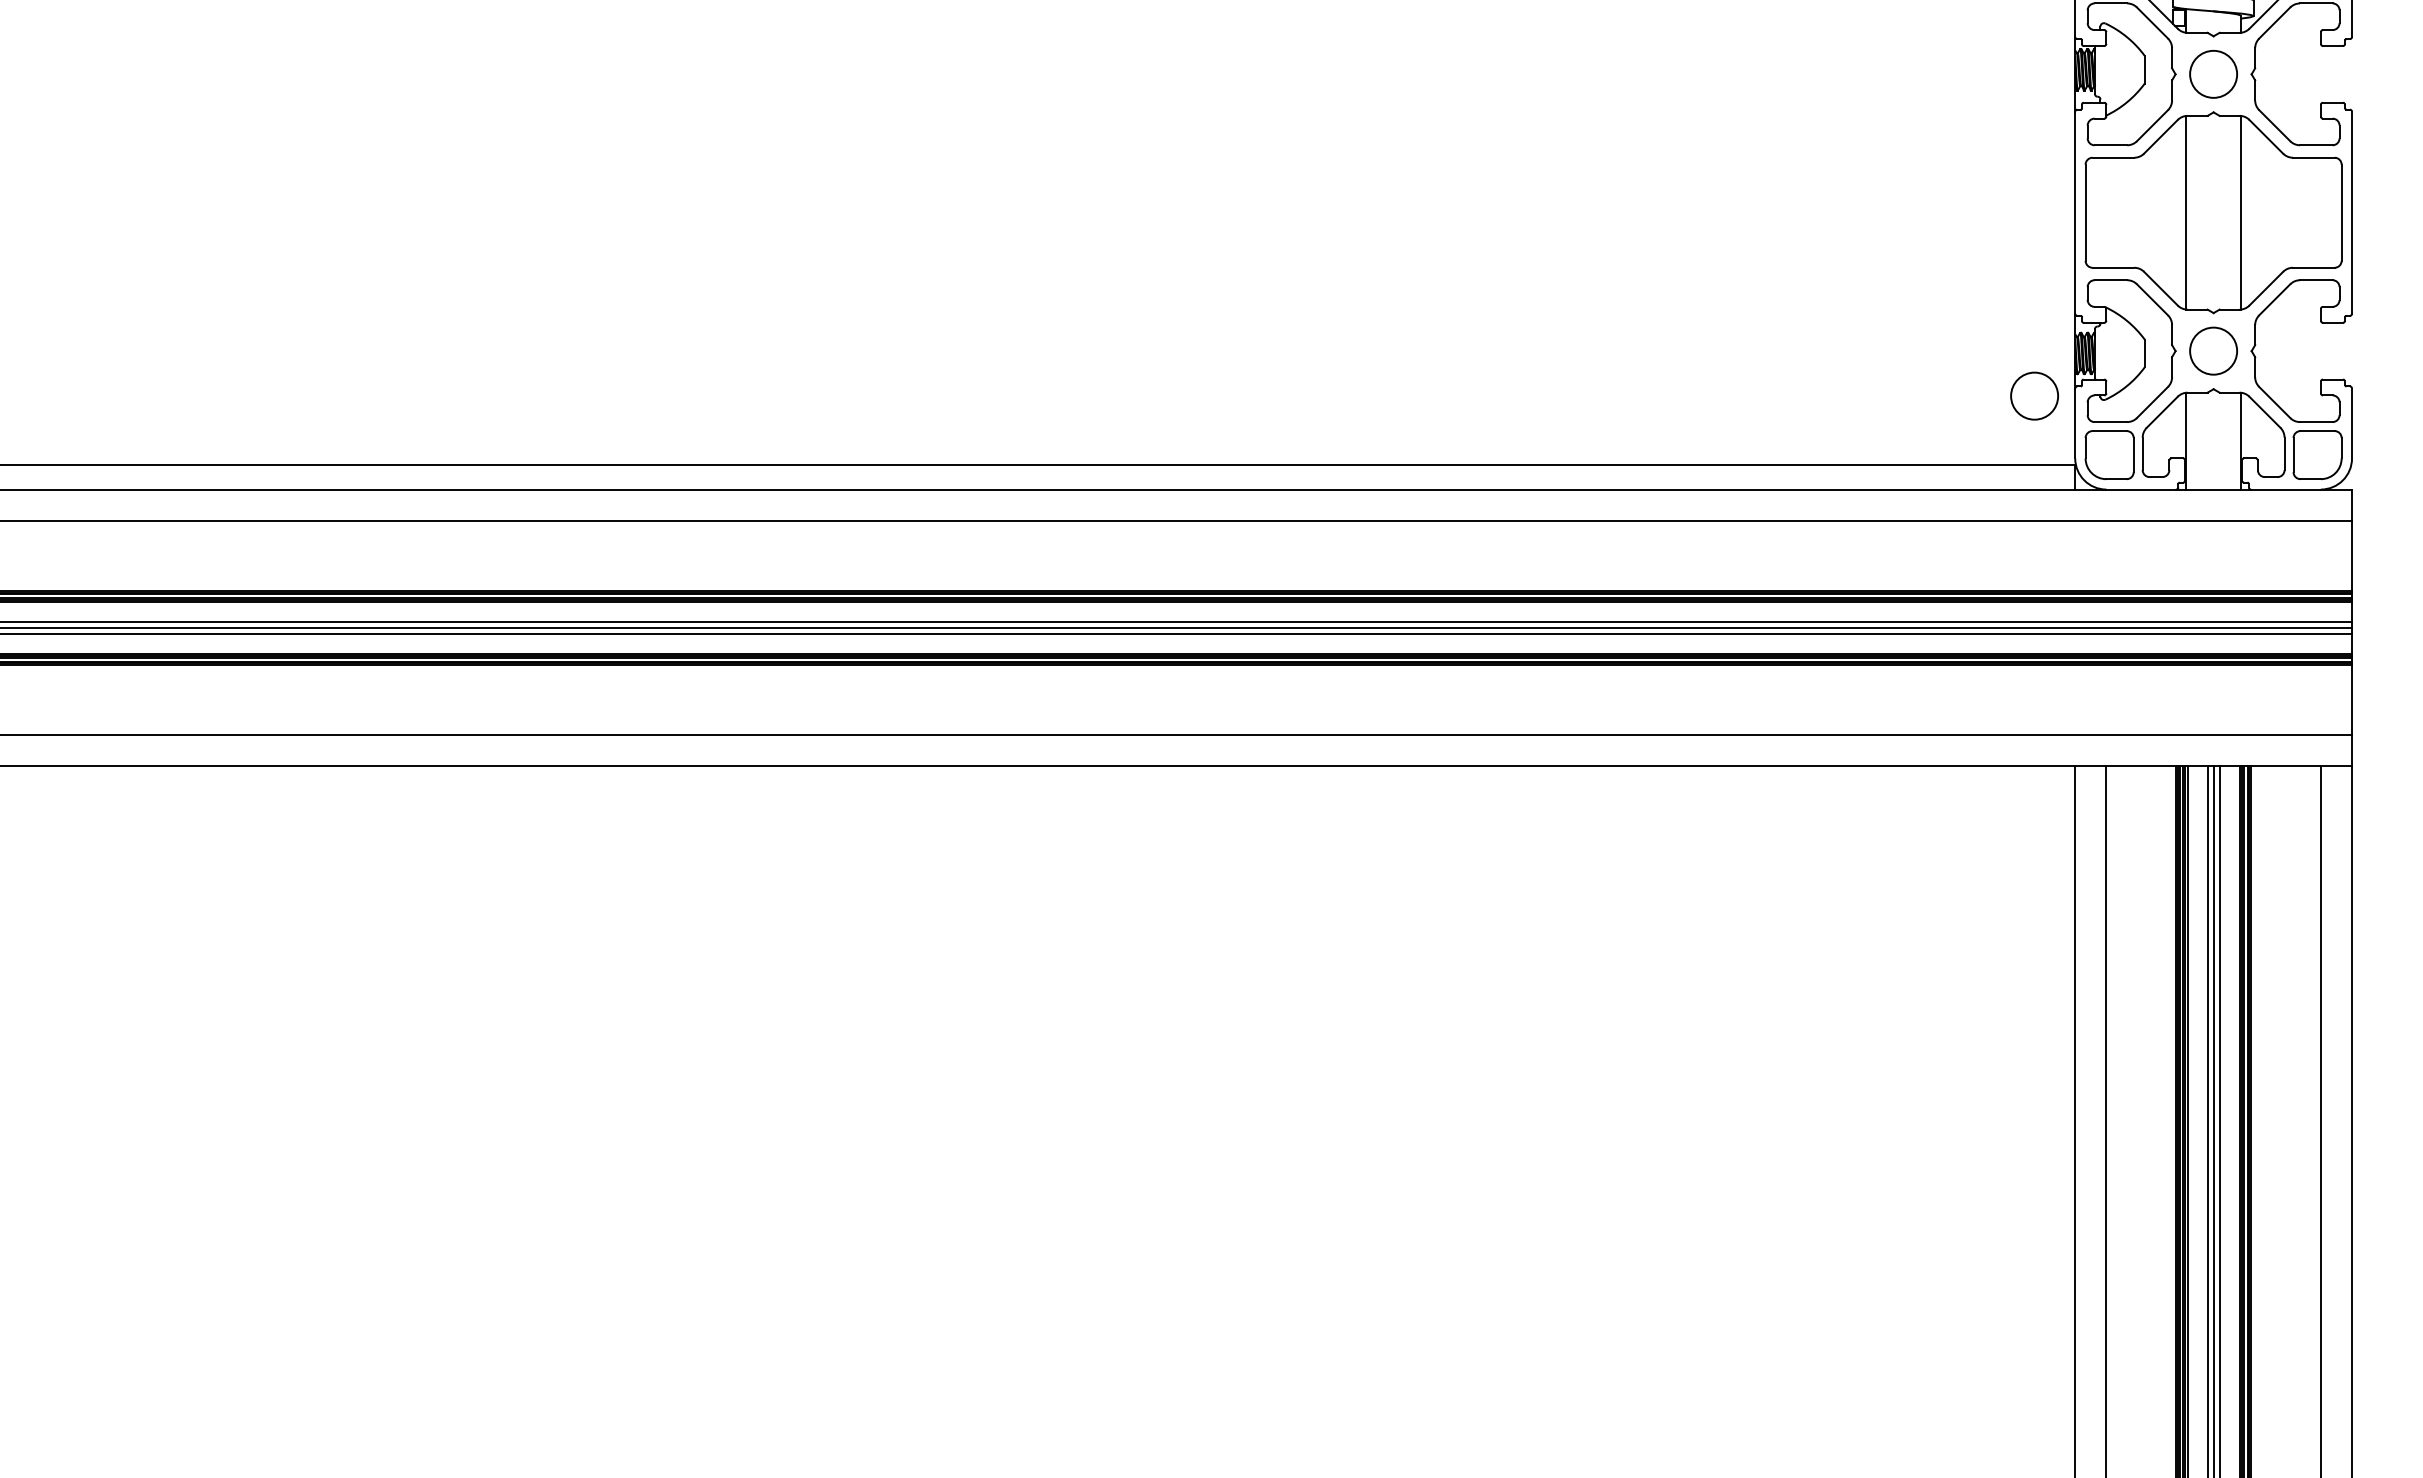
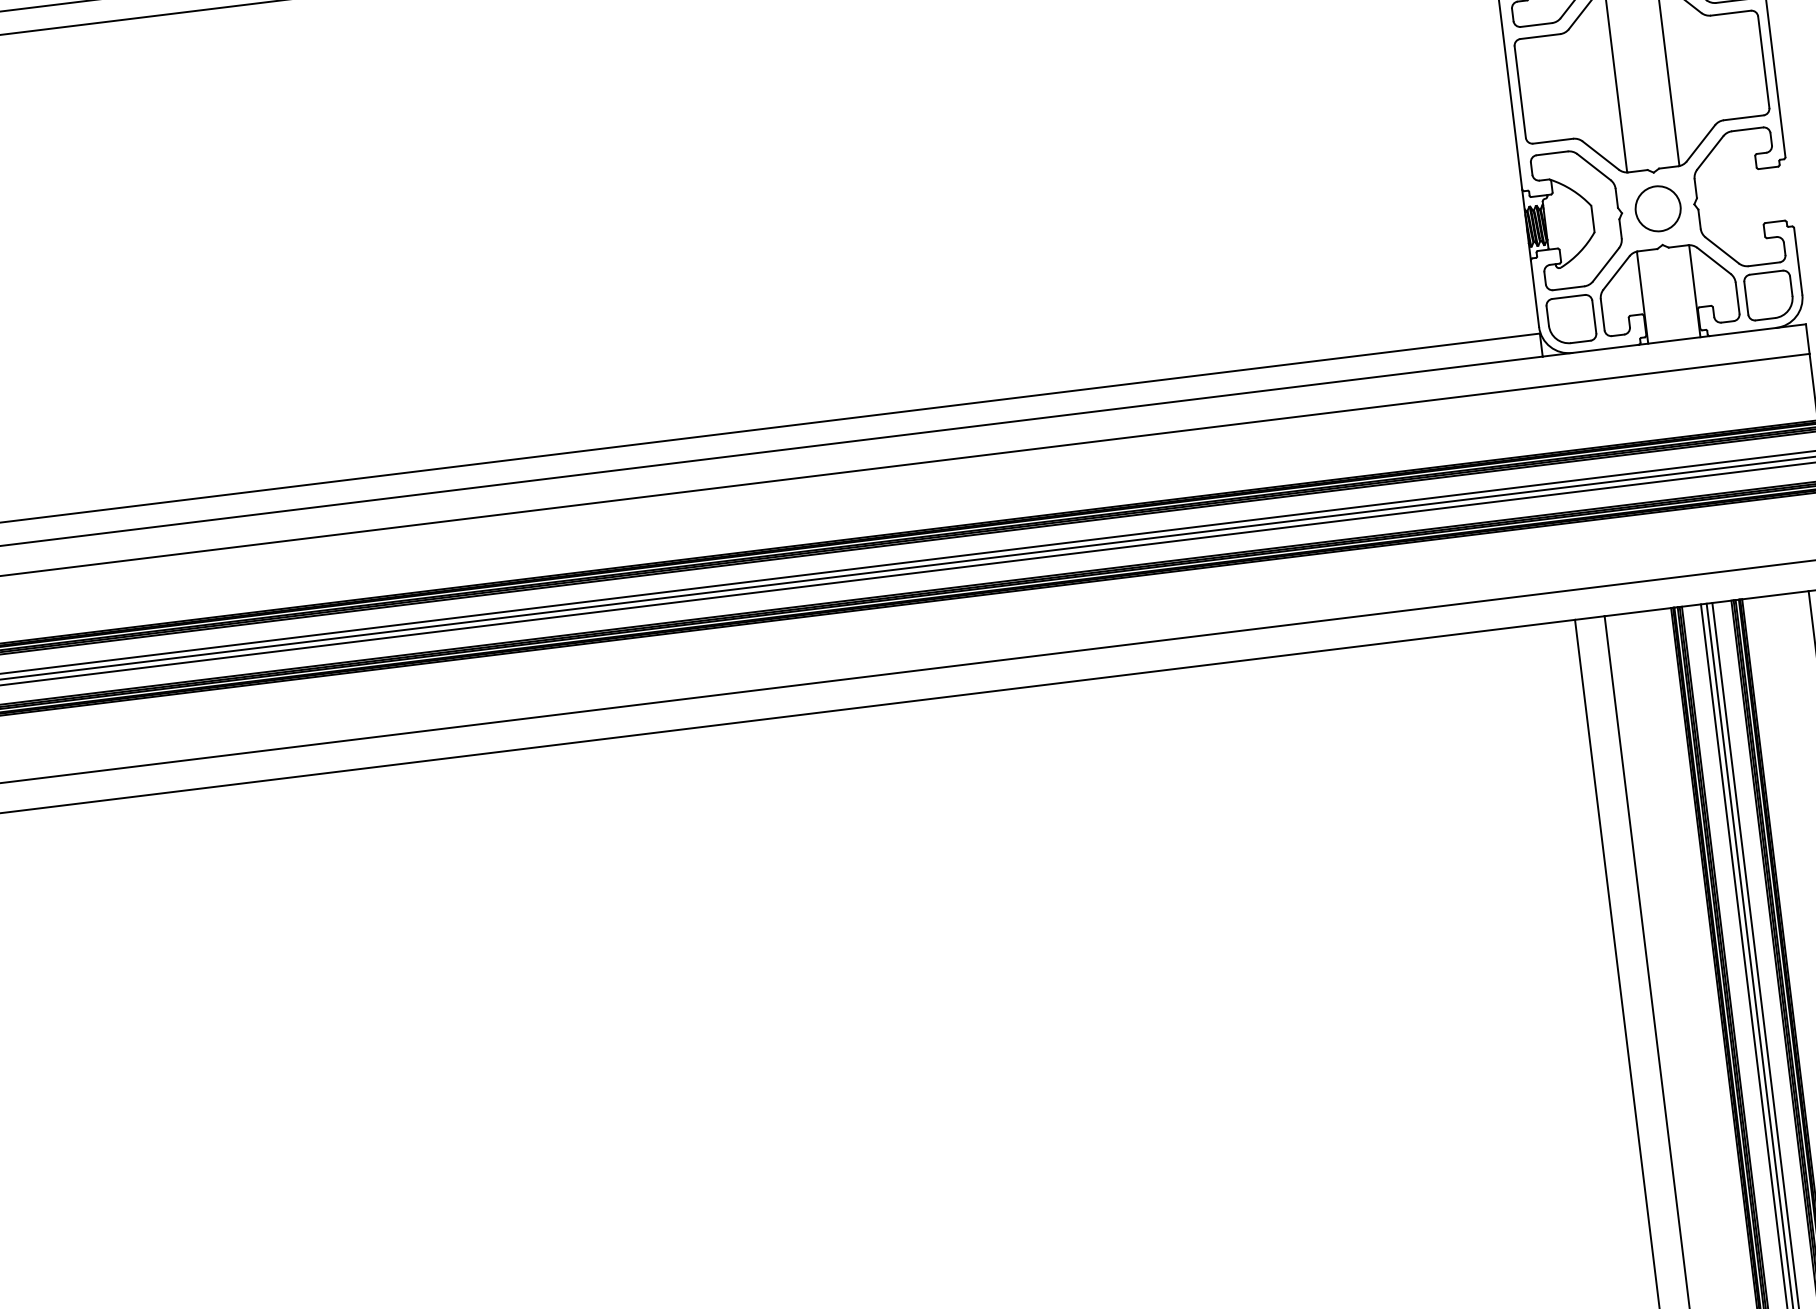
circle: (2034, 395) -> (1493, 271), removed

